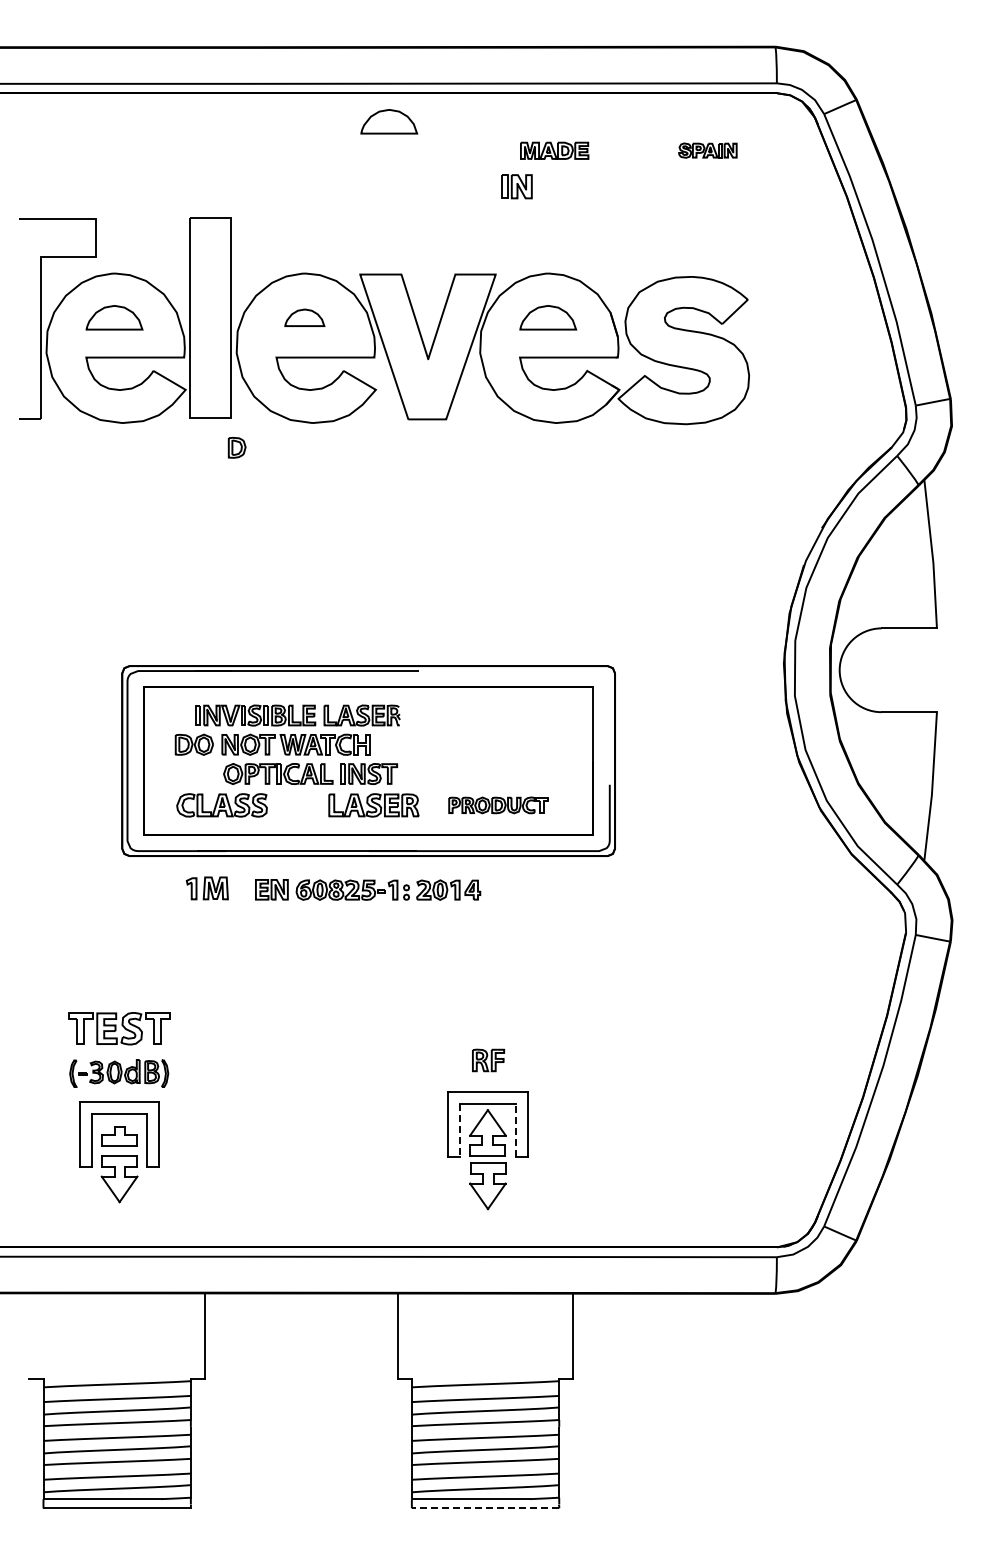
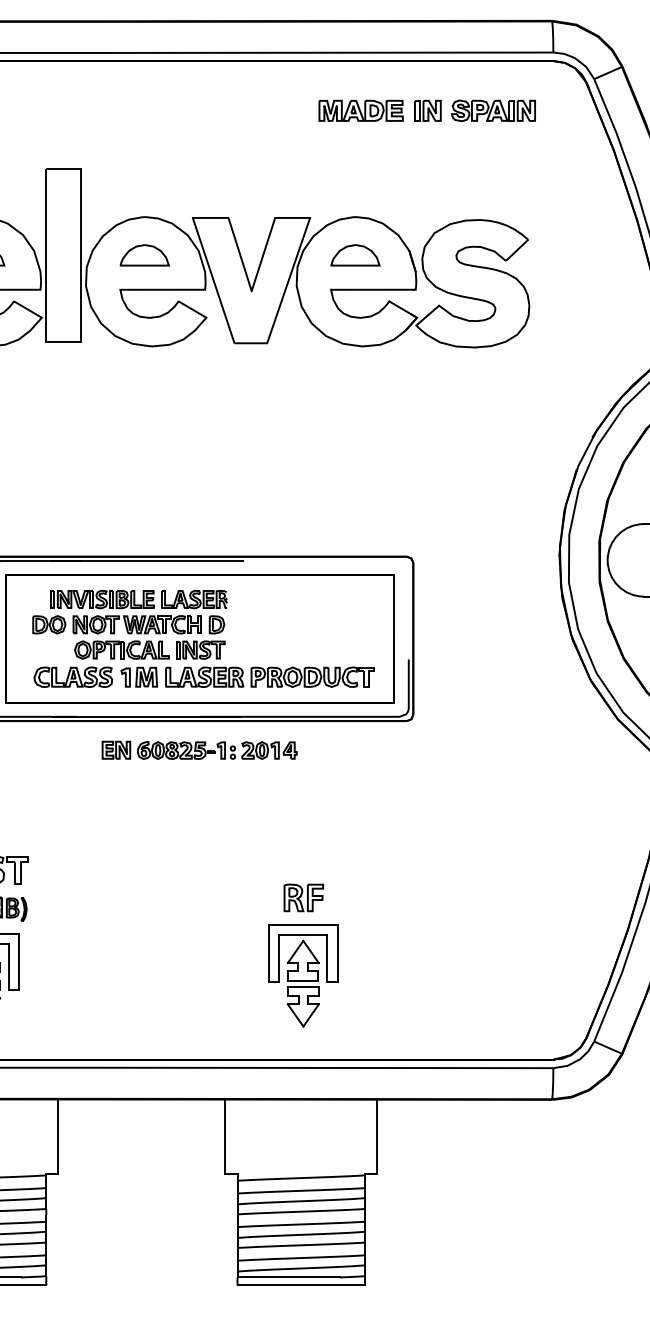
part: (389, 121) -> (218, 85), removed
part: (554, 150) -> (360, 110), size x1.43
part: (707, 150) -> (493, 110), size x1.67
part: (516, 186) -> (427, 110), moved
part: (304, 317) -> (144, 255), size x1.43
part: (236, 447) -> (216, 624), moved
part: (498, 805) -> (312, 677), size x1.43
part: (206, 888) -> (138, 677), moved
part: (488, 1060) -> (303, 897), size x1.43
line: (460, 1130) -> (279, 958), dashed -> solid
line: (515, 1130) -> (327, 958), dashed -> solid
line: (485, 1508) -> (301, 1285), dashed -> solid

